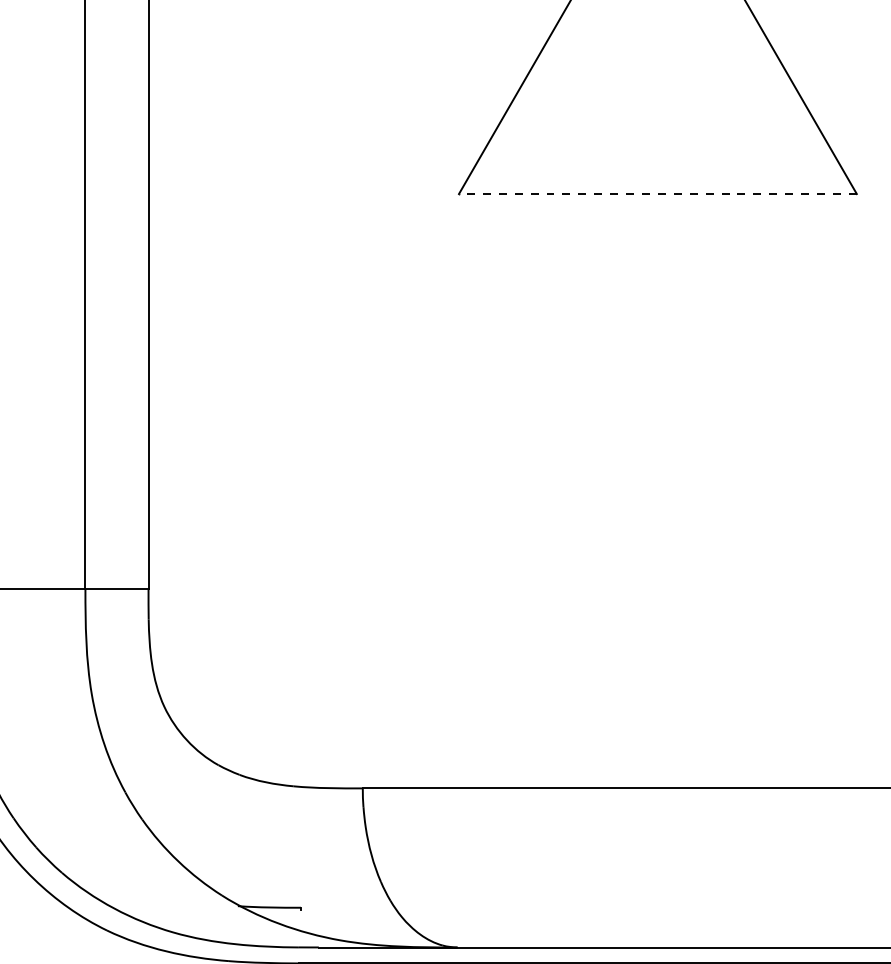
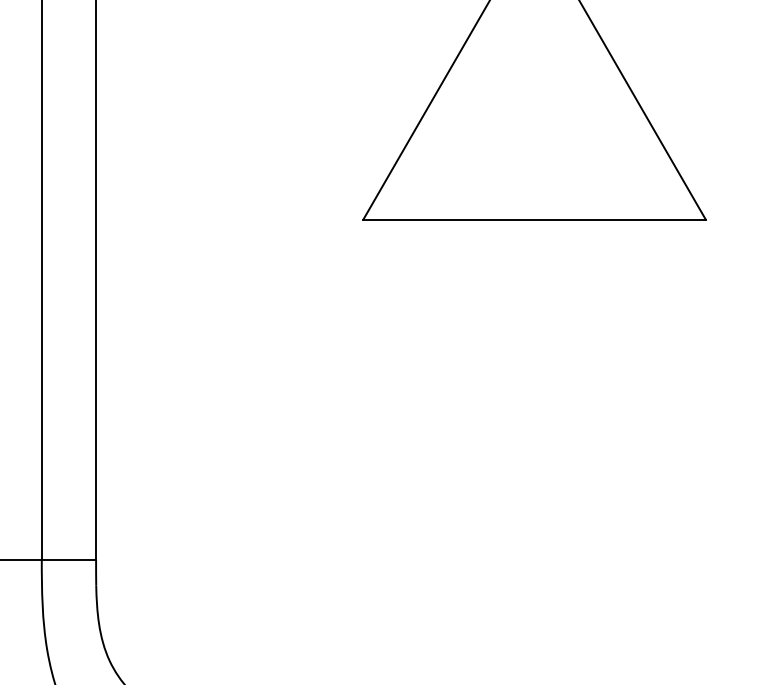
line: (657, 194) -> (534, 220), dashed -> solid

